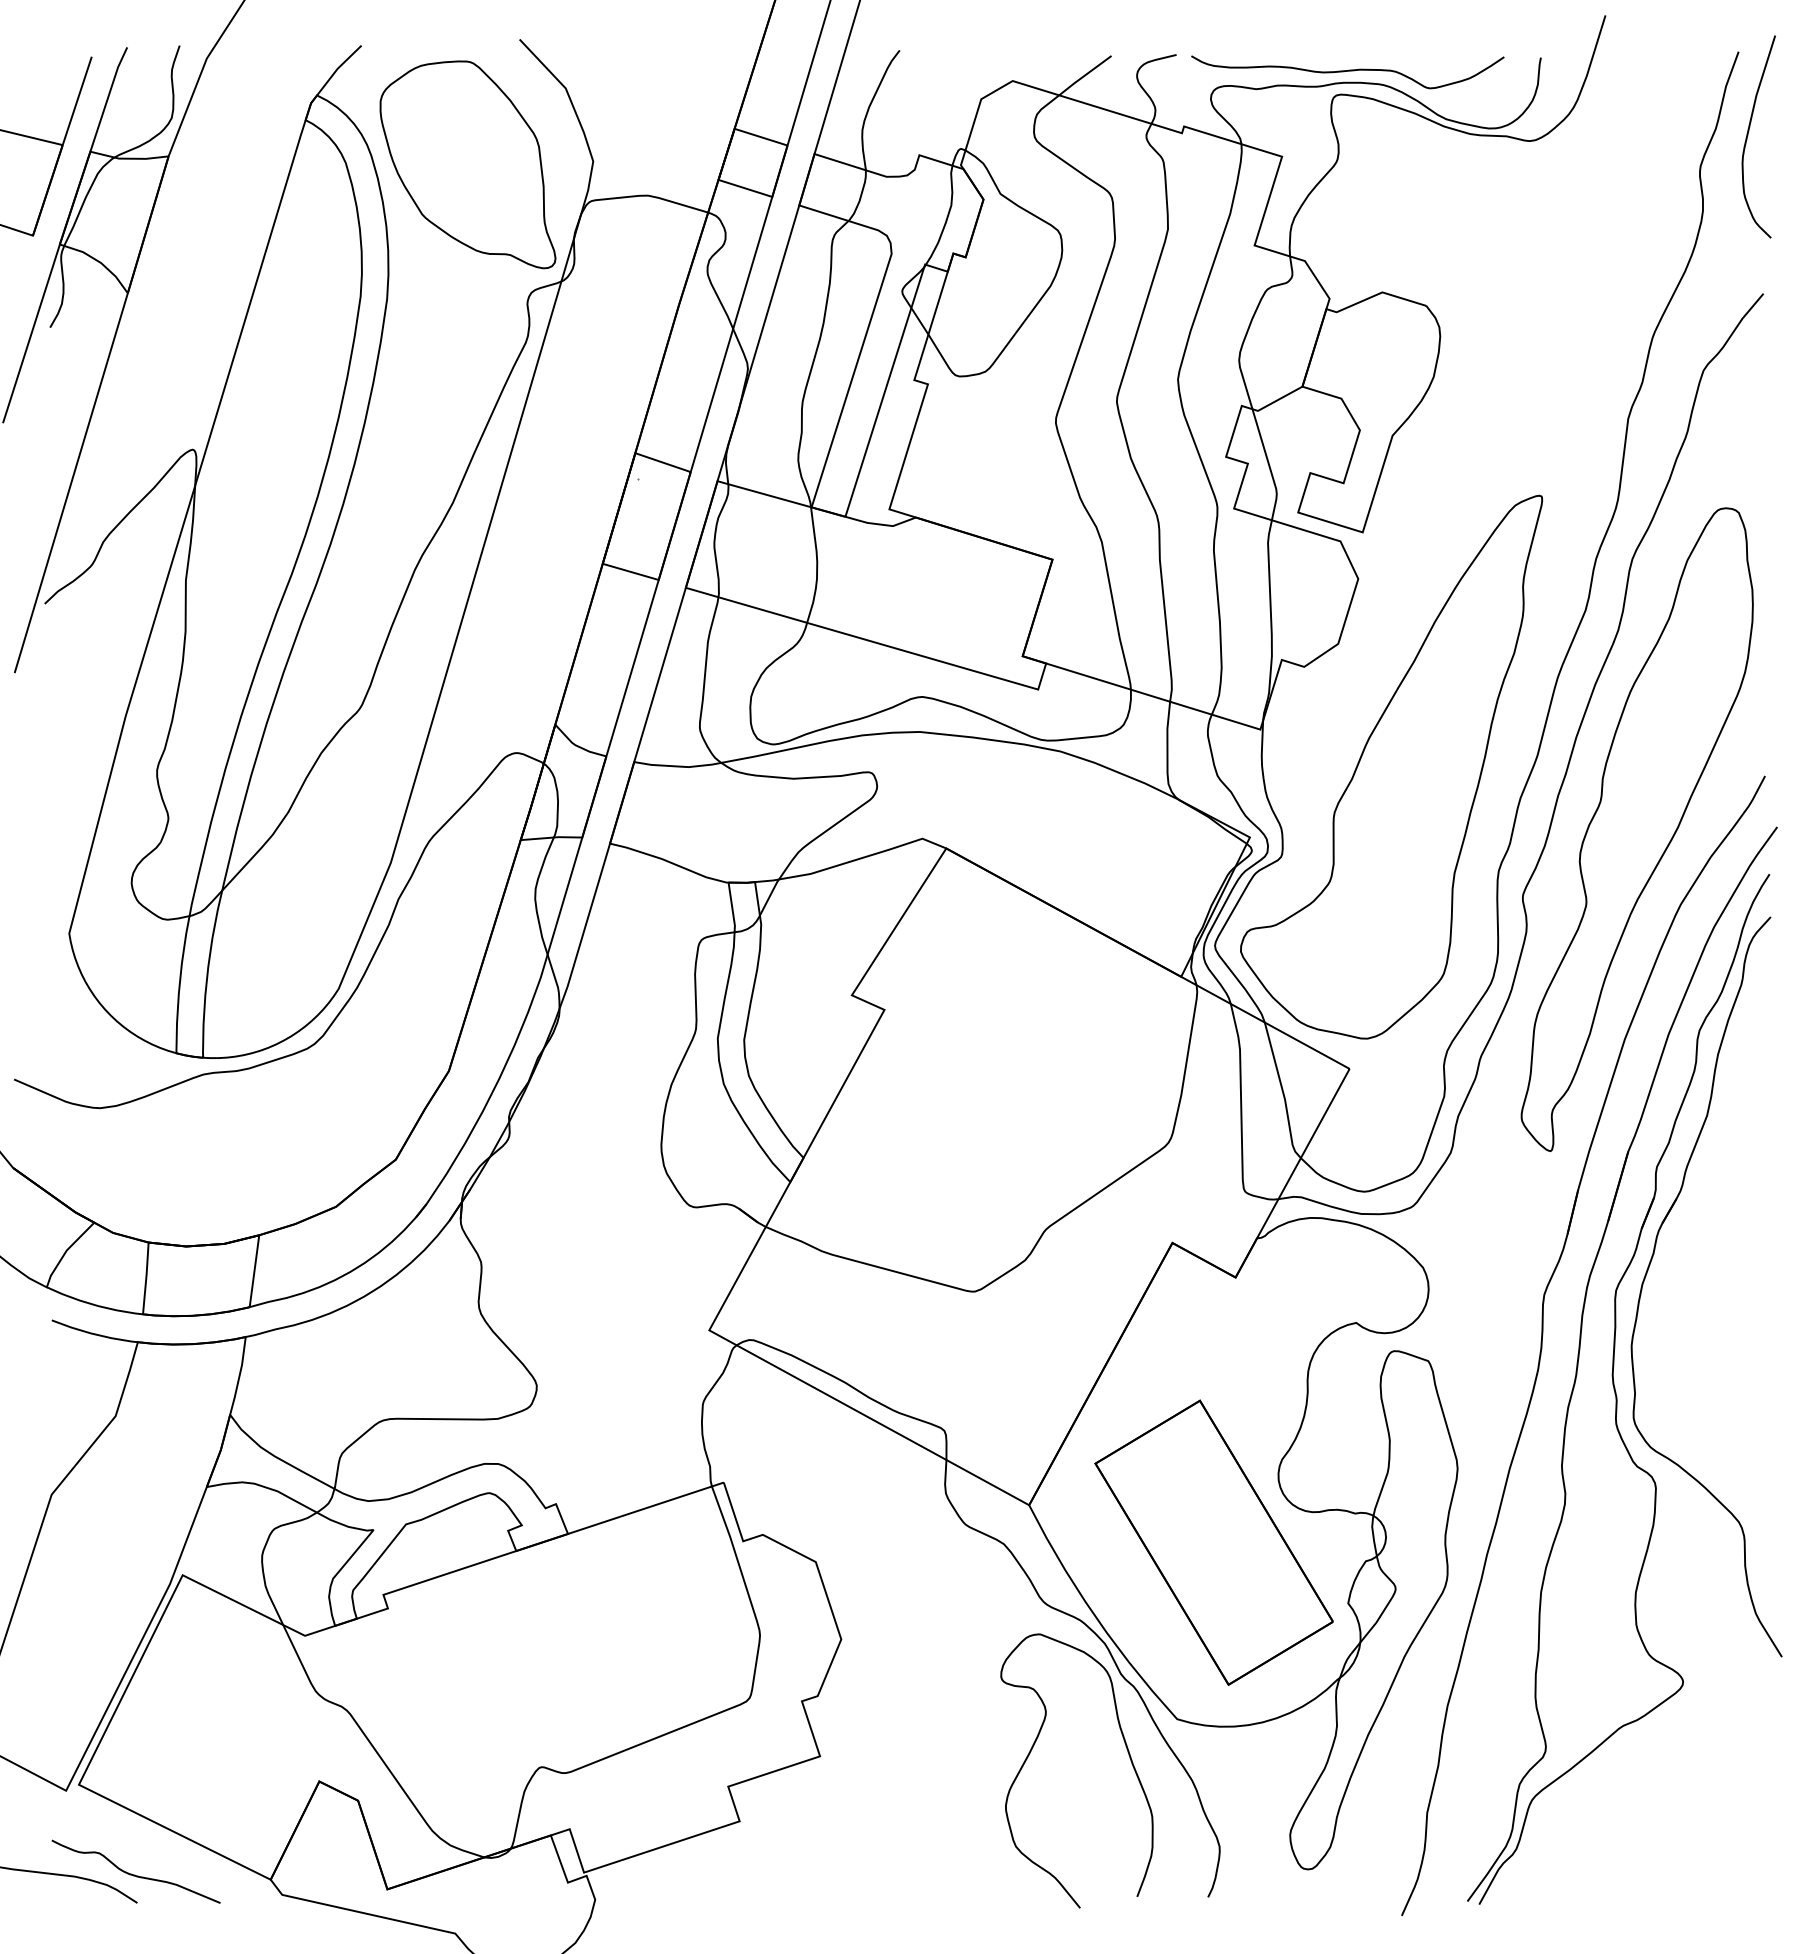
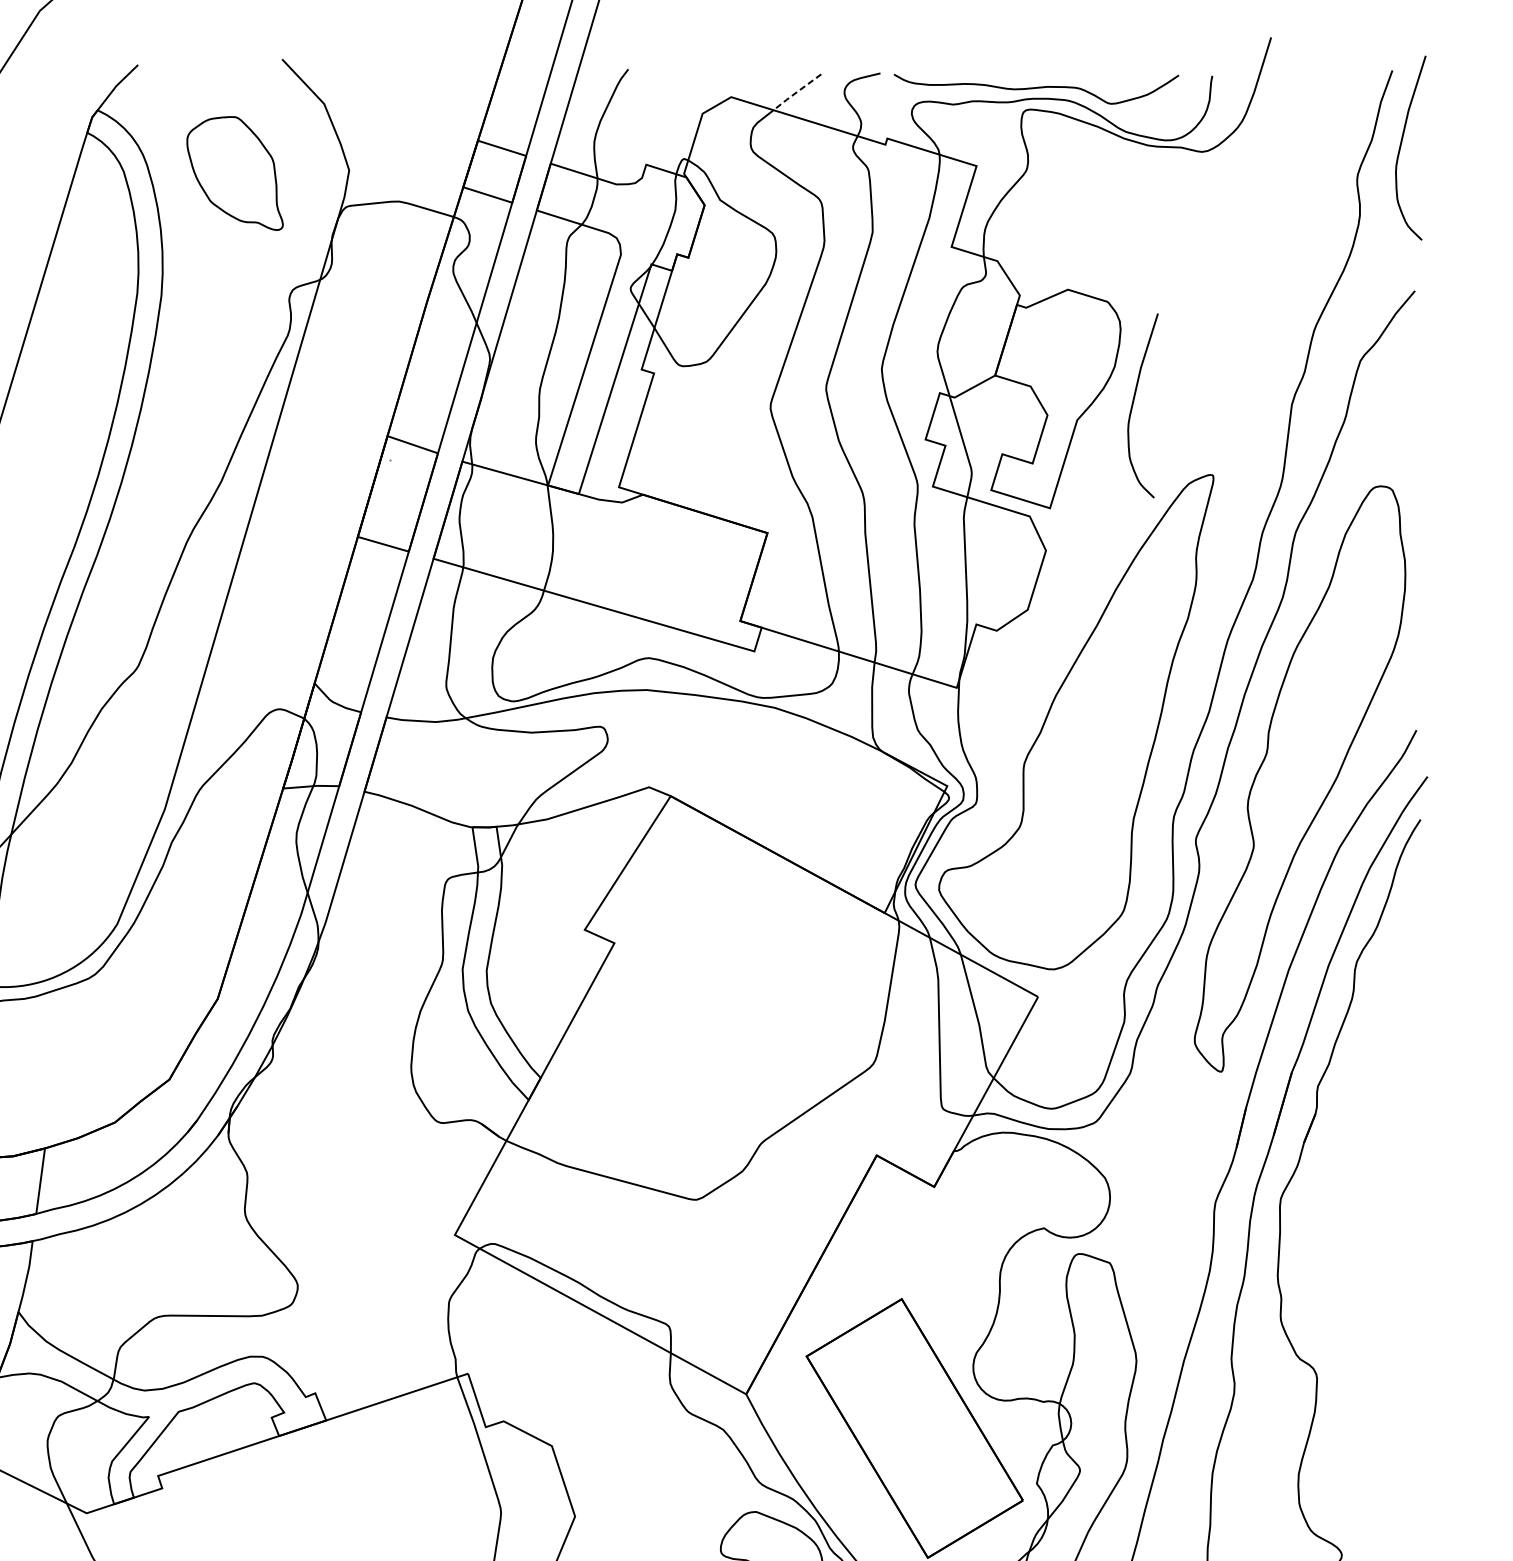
line: (1084, 76) -> (796, 93), solid -> dashed
part: (467, 164) -> (234, 173), size x0.6
curve: (1454, 418) -> (1133, 404), added
part: (1649, 1268) -> (1311, 1178), removed

